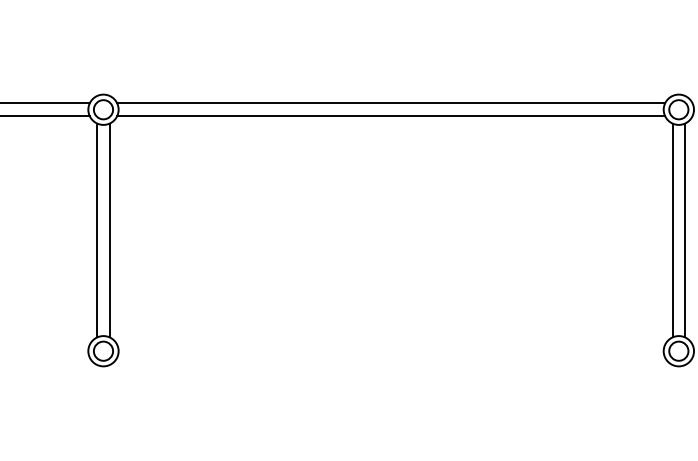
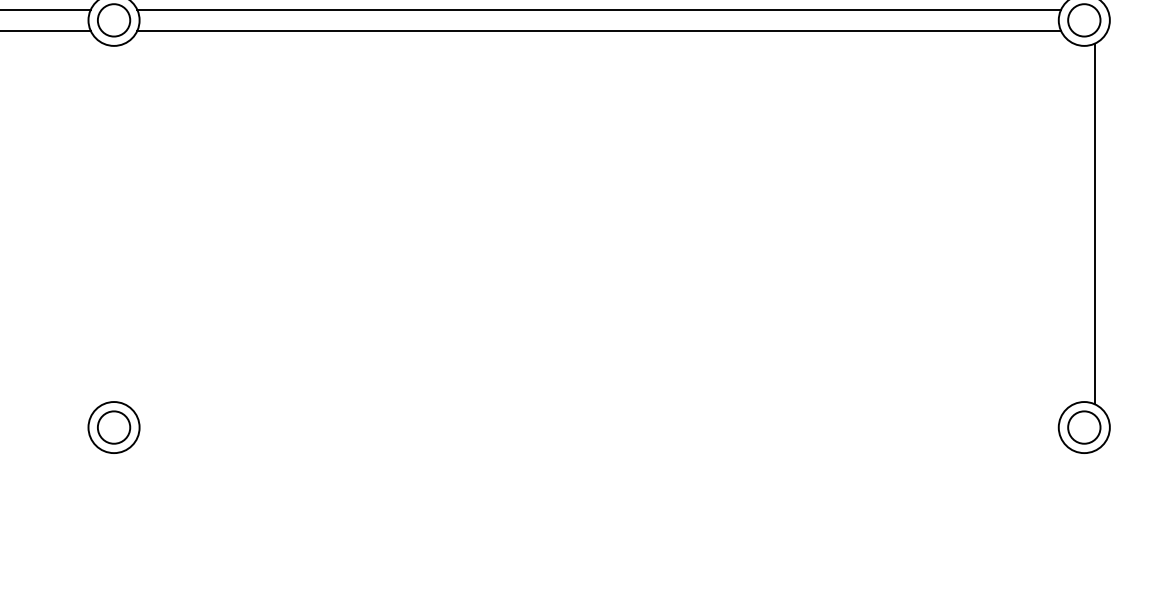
line: (97, 230) -> (103, 223), removed
line: (109, 230) -> (124, 223), removed
line: (672, 230) -> (1073, 223), removed

